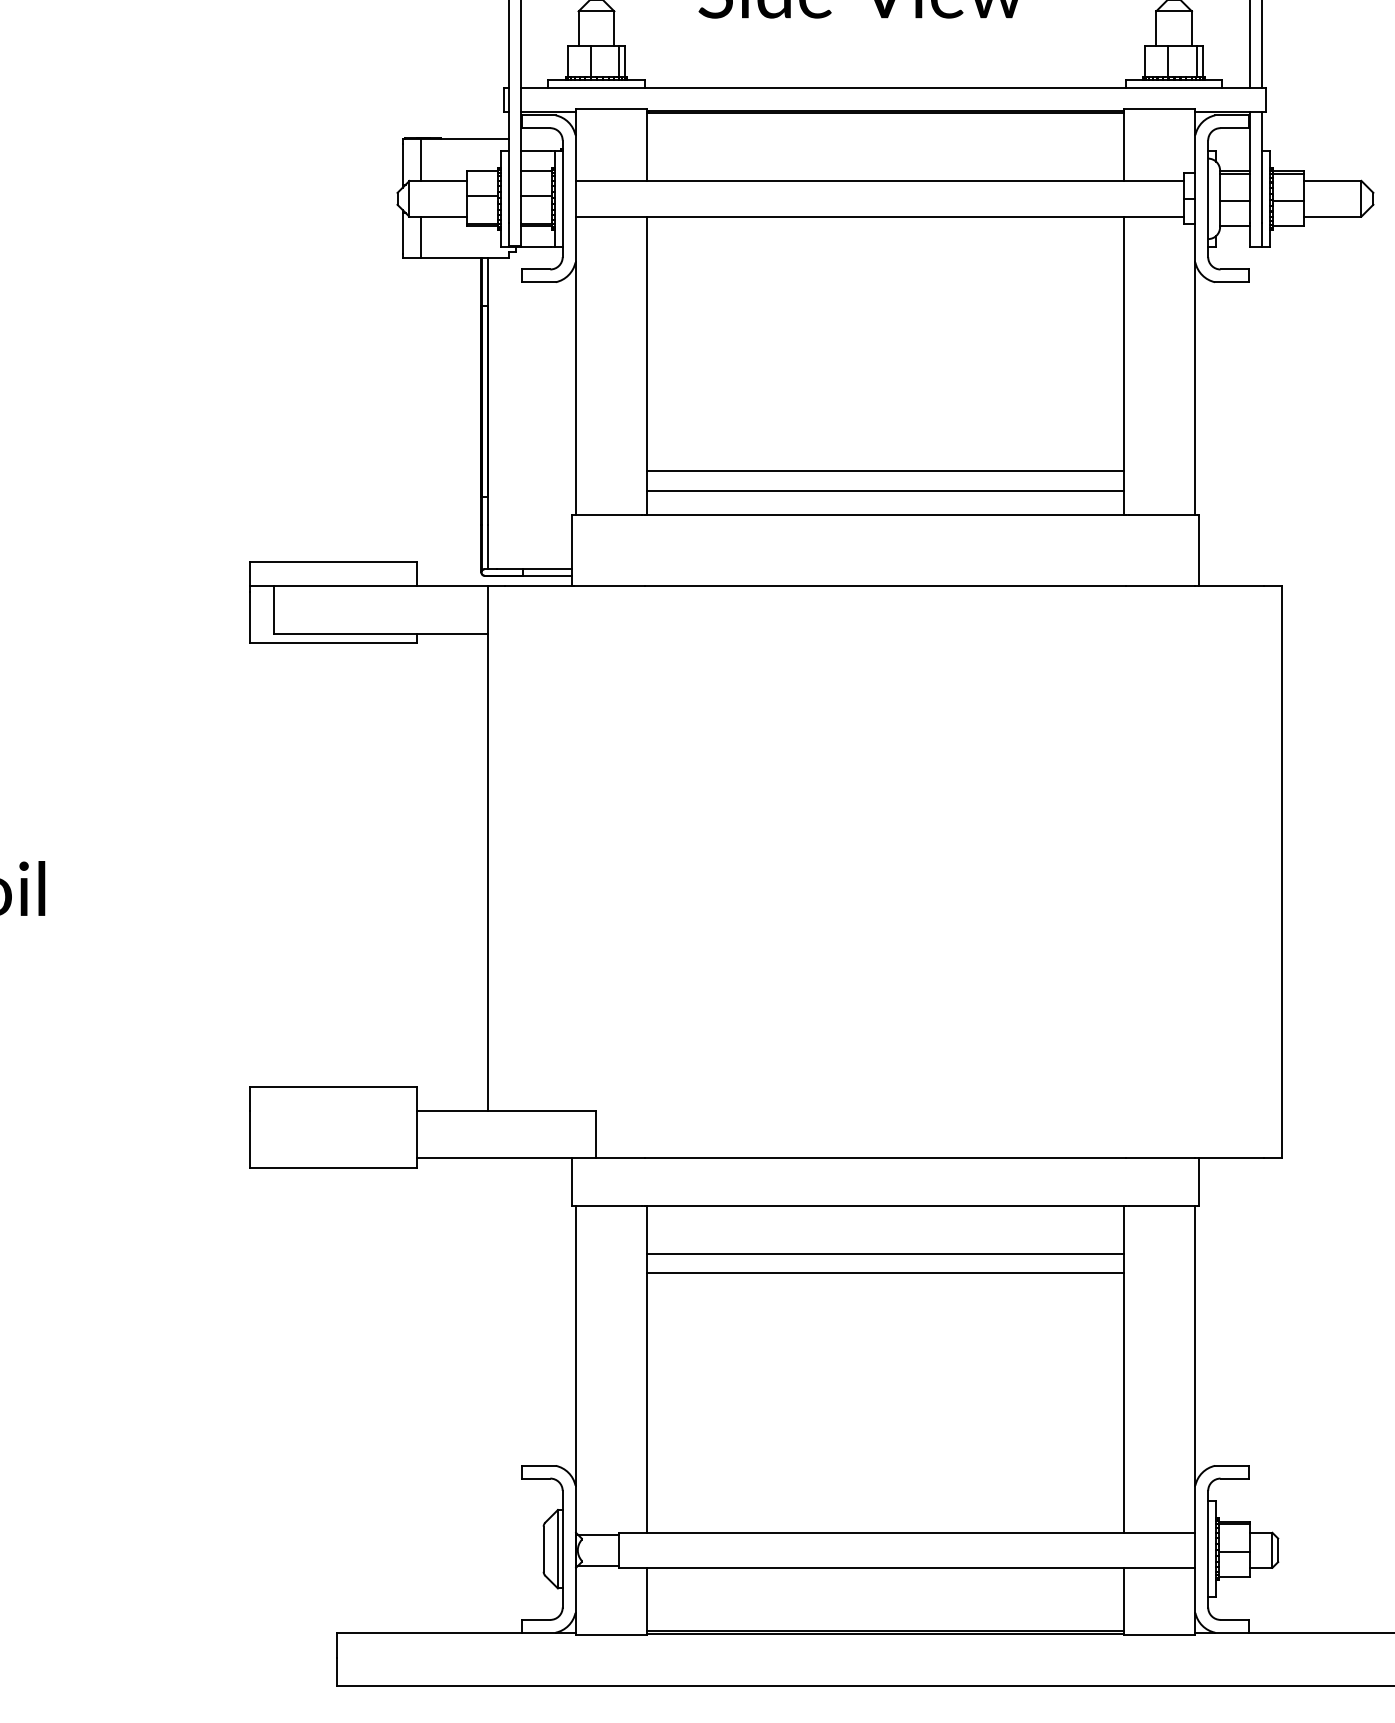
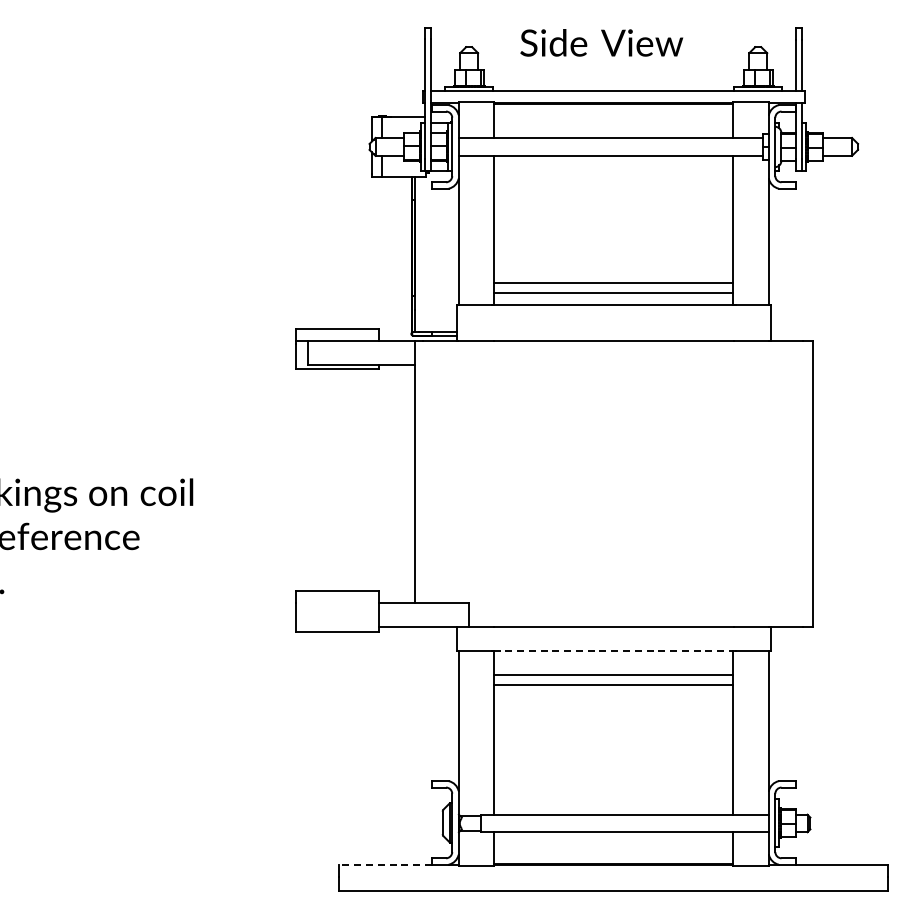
line: (886, 1206) -> (614, 651), solid -> dashed
line: (429, 1632) -> (385, 864), solid -> dashed

